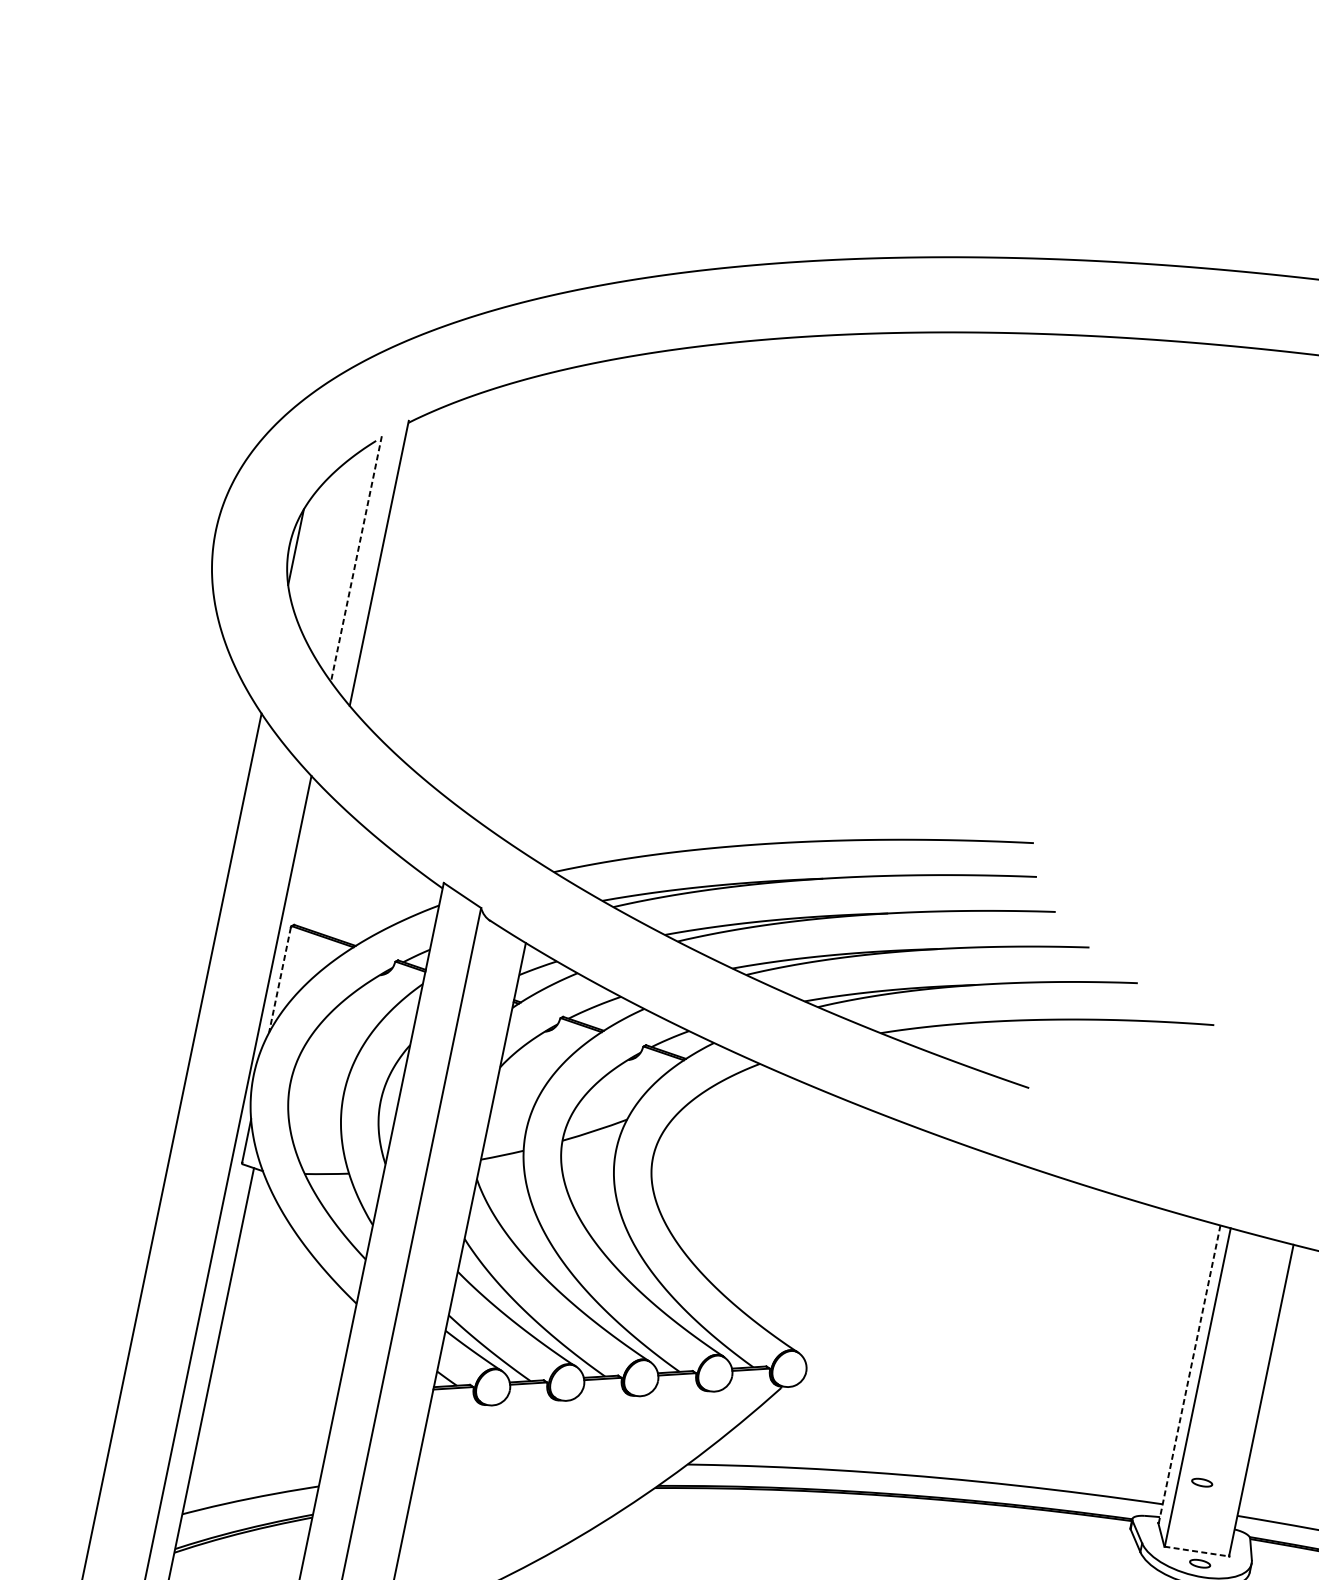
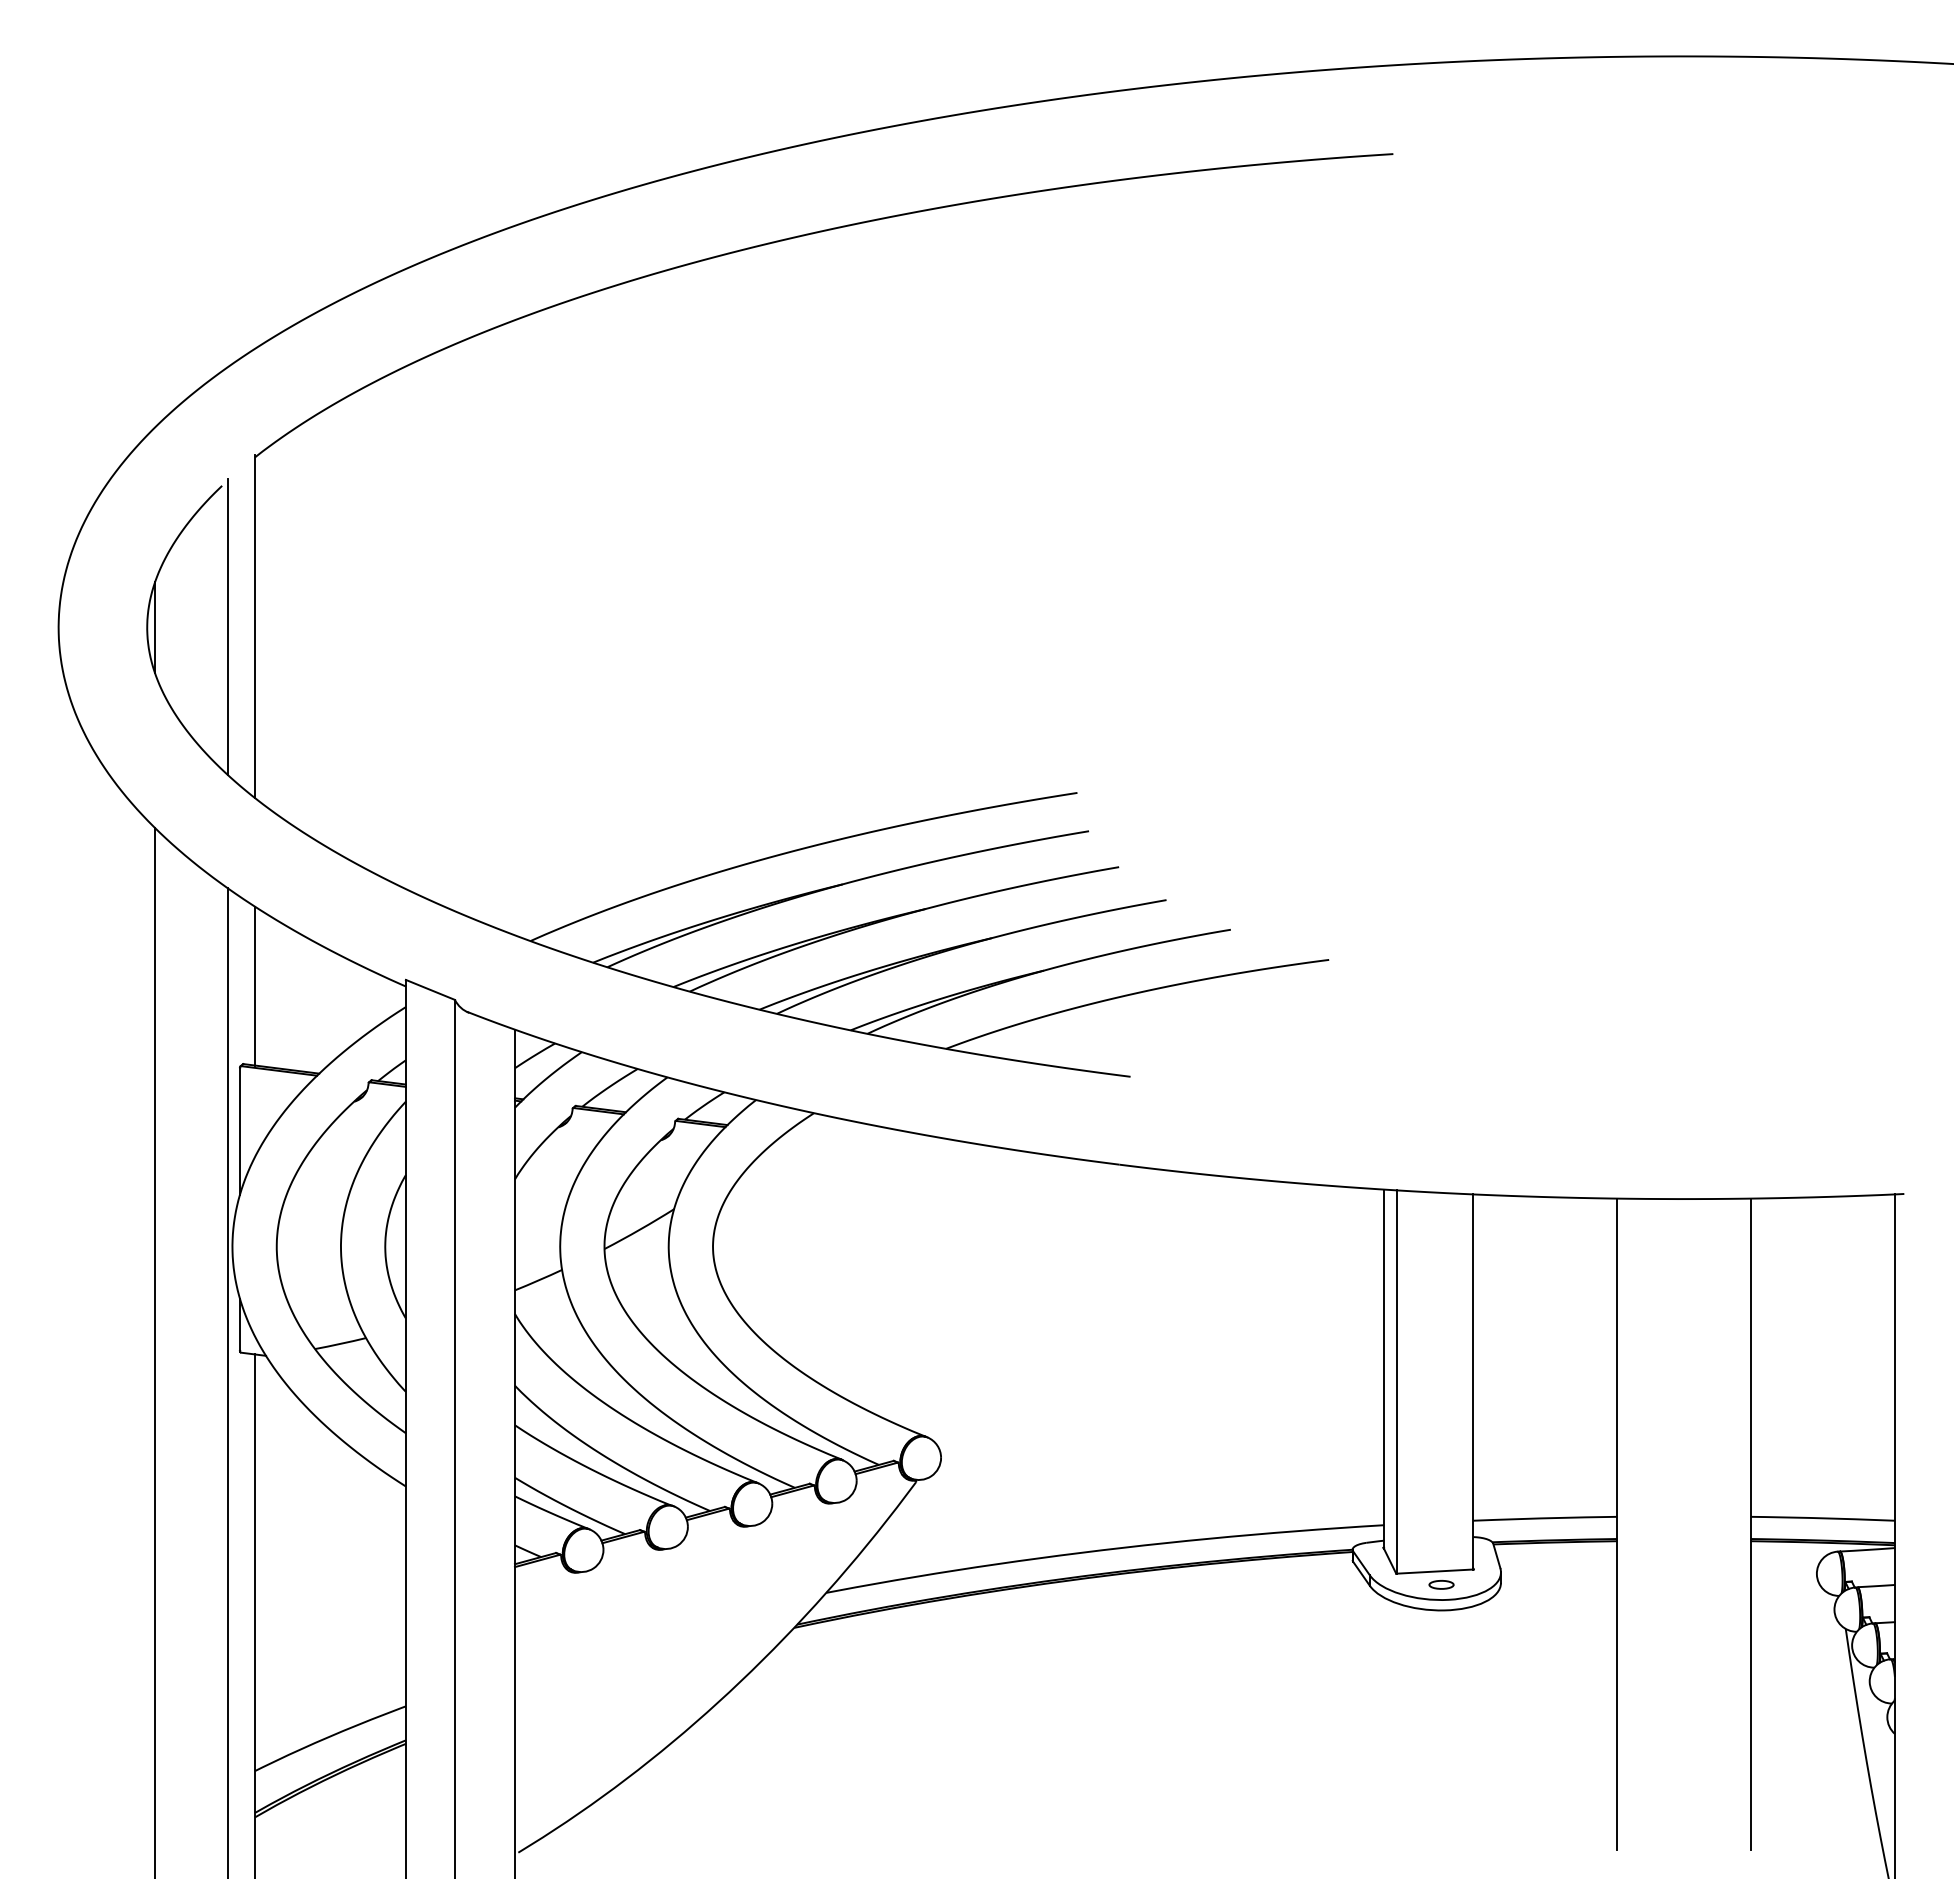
line: (356, 558) -> (227, 626), dashed -> solid
line: (317, 861) -> (255, 985), added
line: (280, 980) -> (240, 1131), dashed -> solid
line: (1189, 1374) -> (1384, 1369), dashed -> solid
part: (1202, 1482) -> (1424, 1490), removed
line: (1197, 1551) -> (1435, 1571), dashed -> solid

